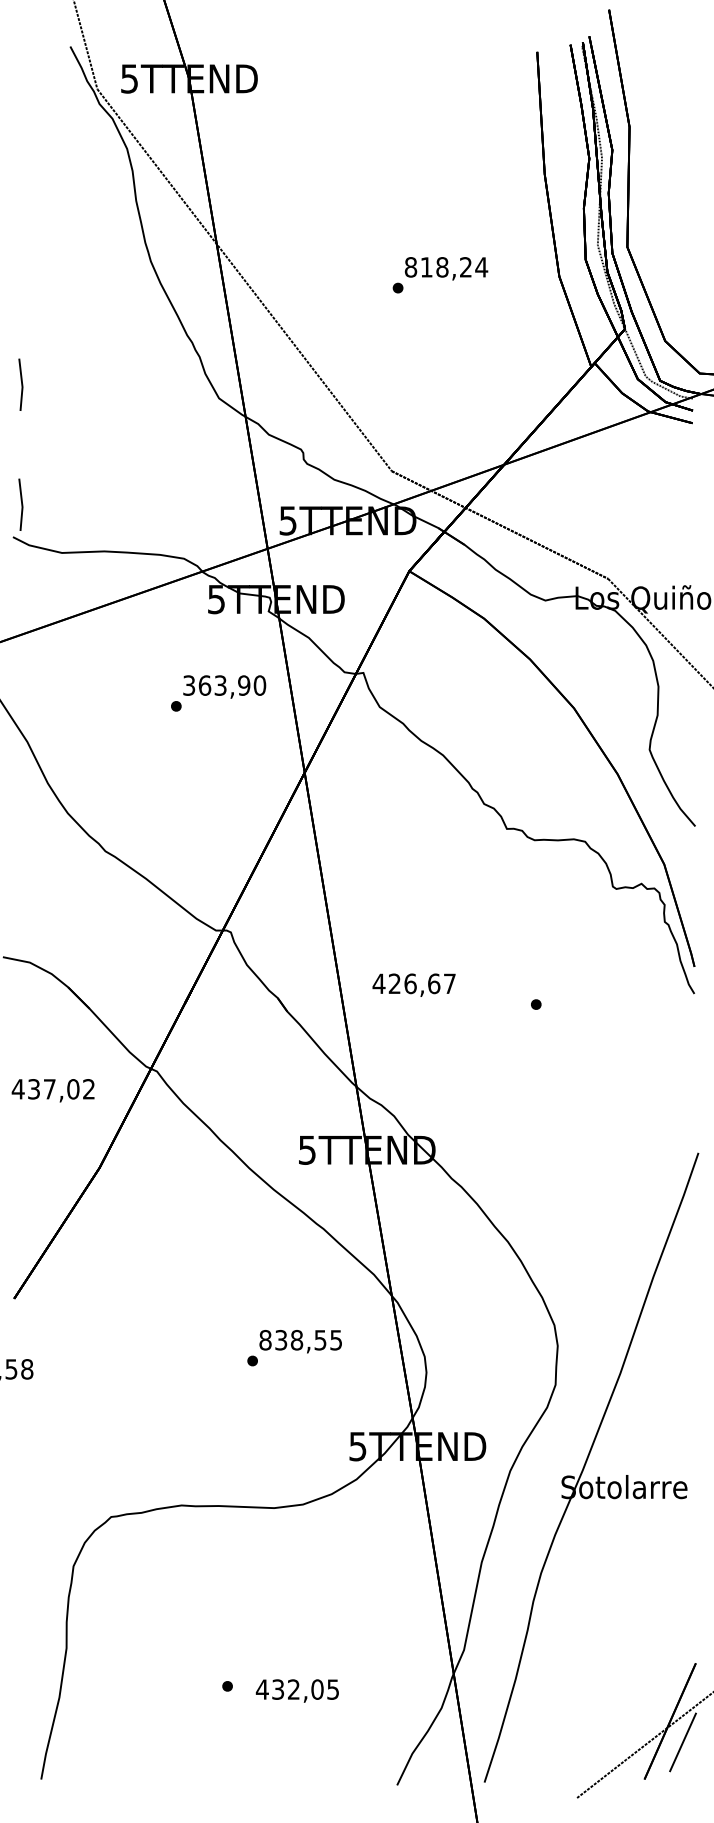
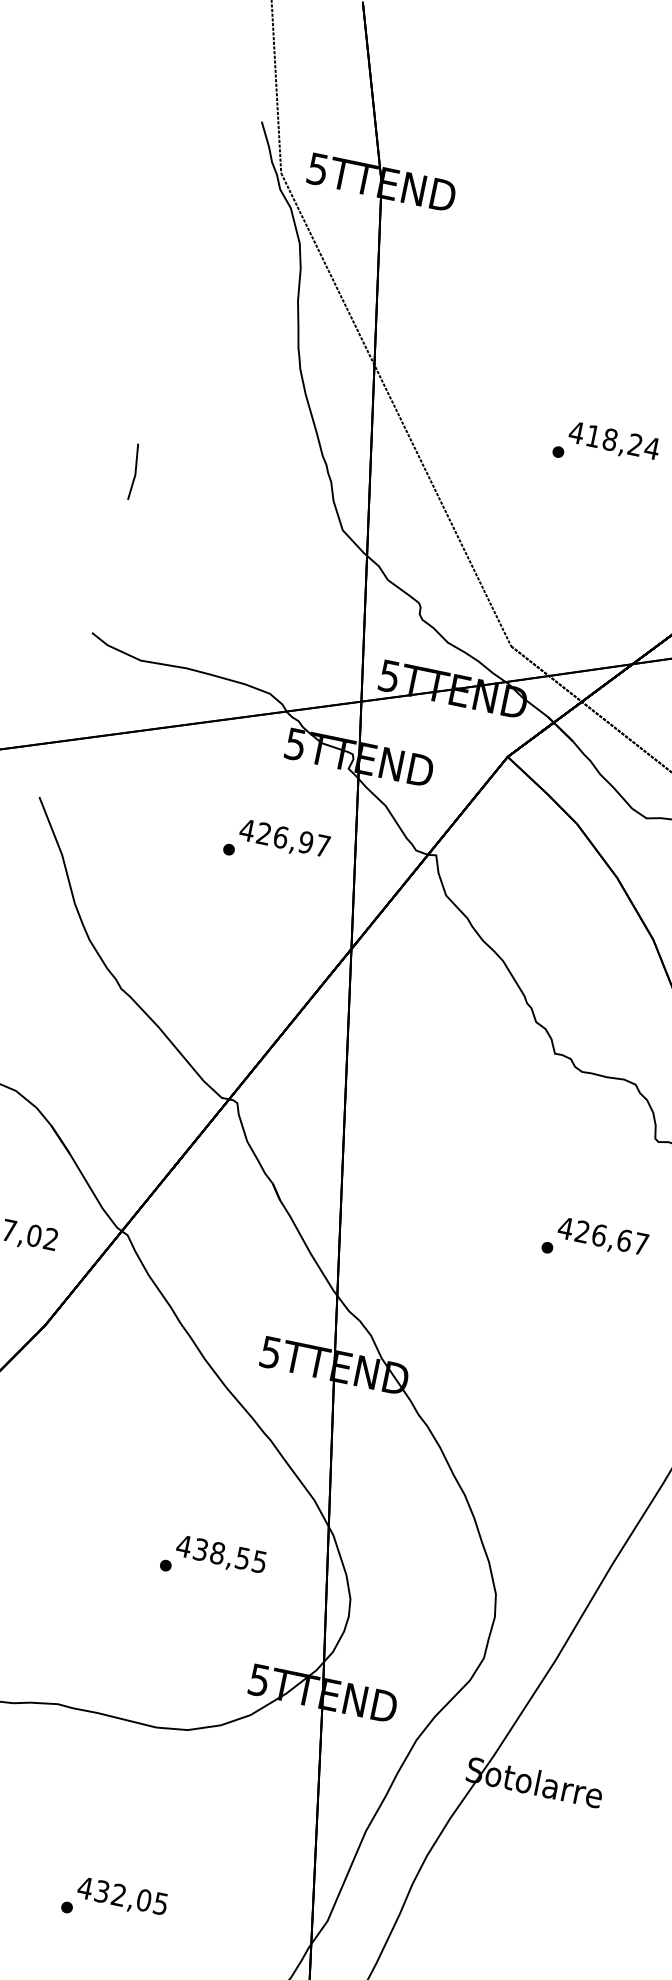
text: (410, 267) -> (576, 432), 818,24 -> 418,24
line: (21, 504) -> (108, 599), removed
text: (224, 685) -> (285, 838), 363,90 -> 426,97
text: (413, 984) -> (602, 1236), moved
text: (265, 1340) -> (184, 1546), 838,55 -> 438,55
text: (296, 1690) -> (121, 1896), moved

